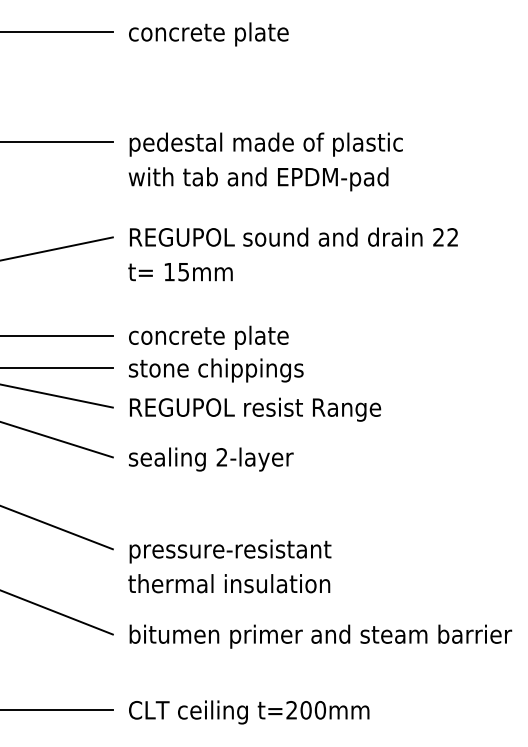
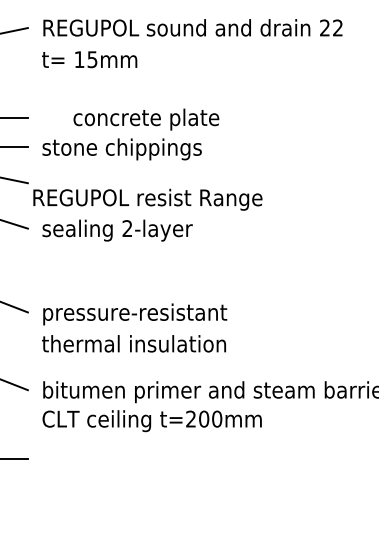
text: (208, 337) -> (146, 119), moved
text: (255, 409) -> (147, 199), moved
text: (249, 712) -> (152, 421), moved

